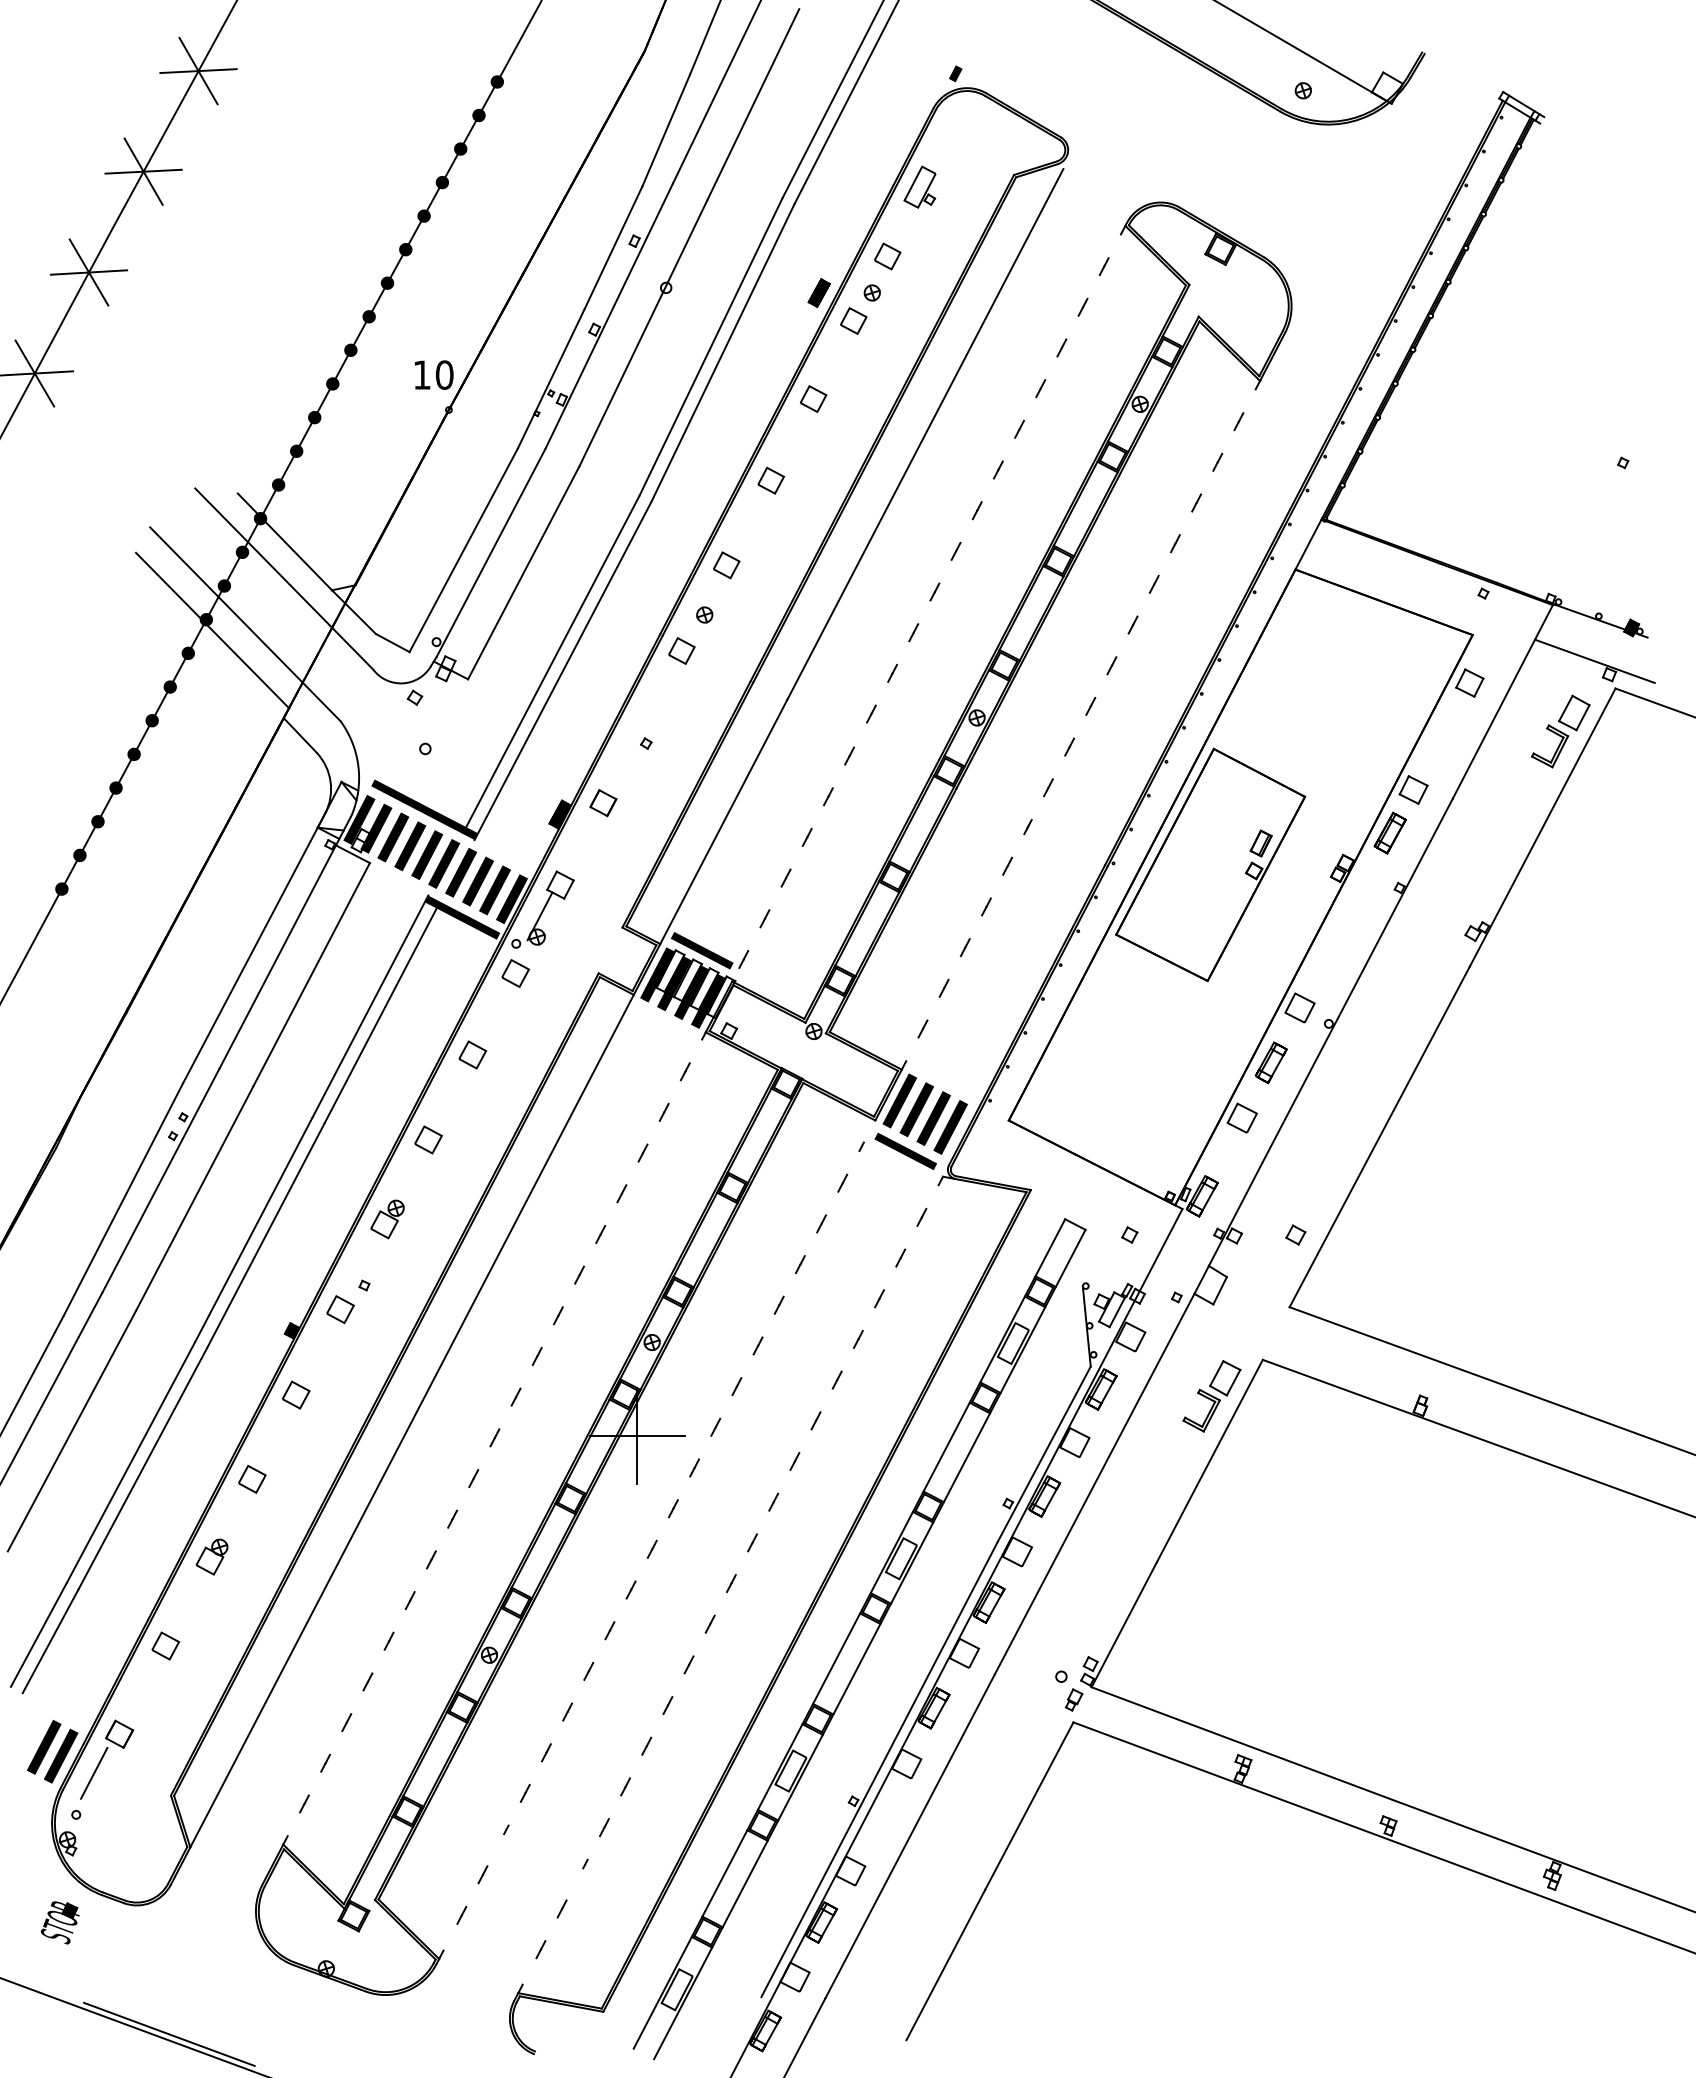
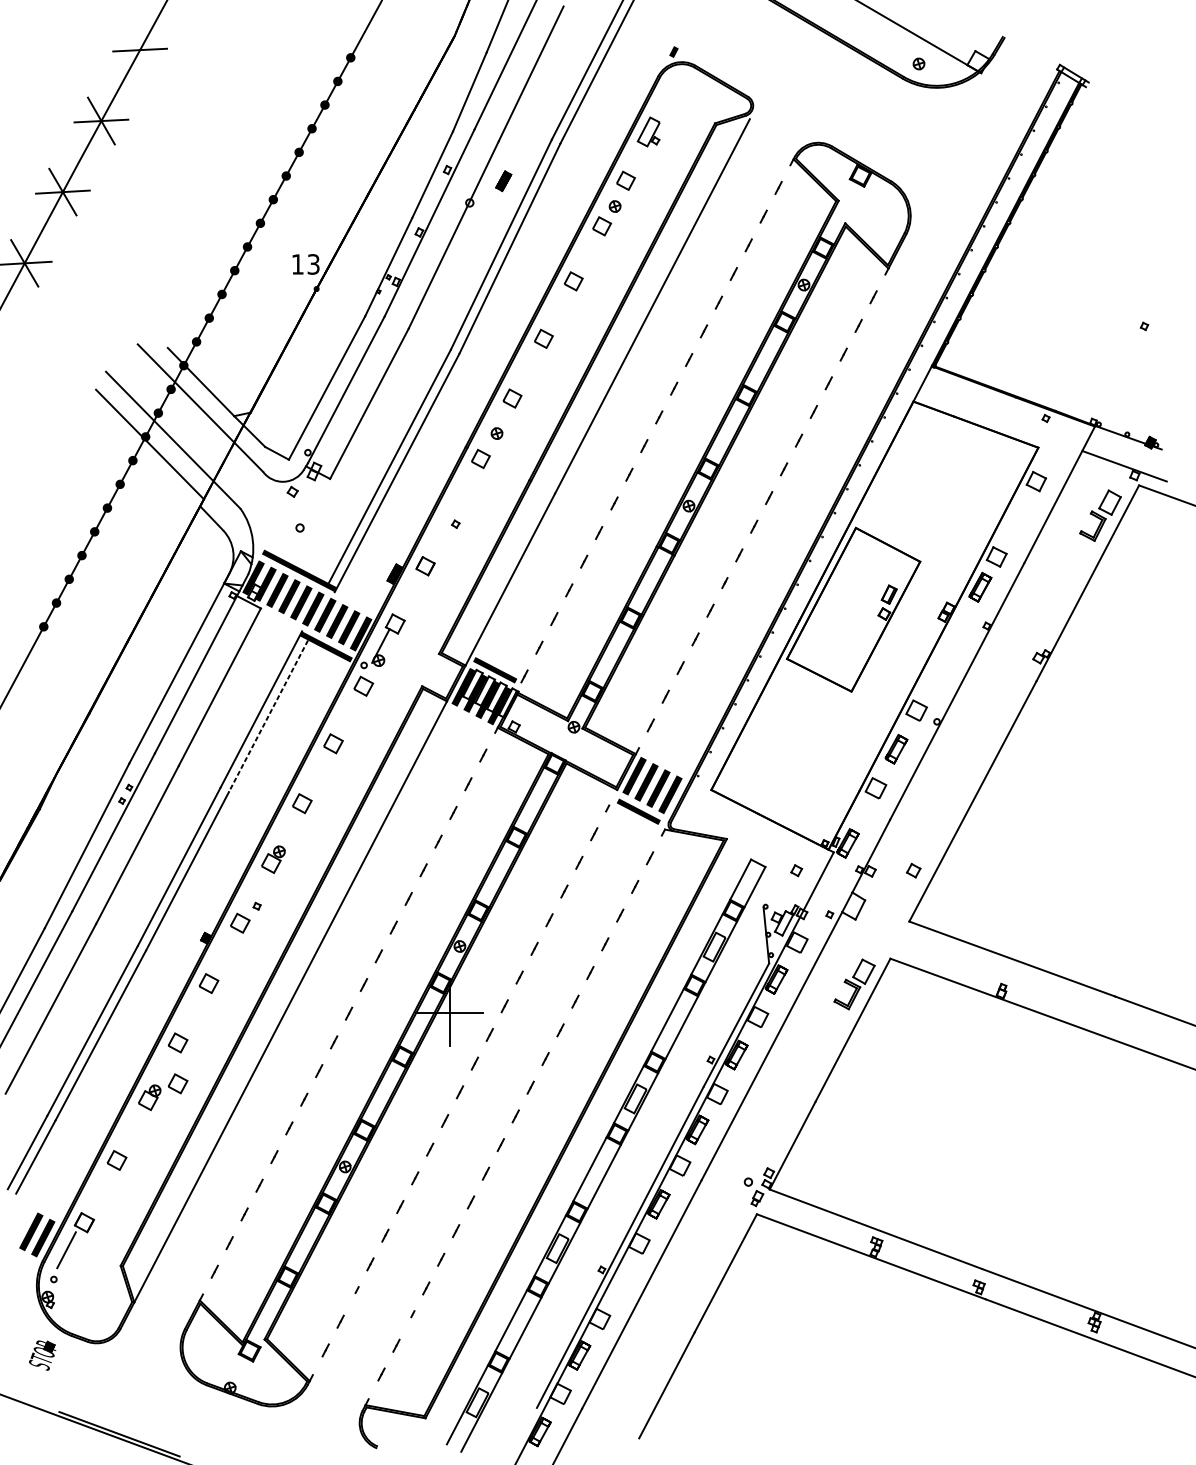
line: (198, 70) -> (140, 49), removed
part: (818, 292) -> (503, 180), moved
text: (444, 374) -> (313, 264), 10 -> 13
line: (380, 1016) -> (268, 716), solid -> dashed
part: (252, 1537) -> (178, 1083), added

